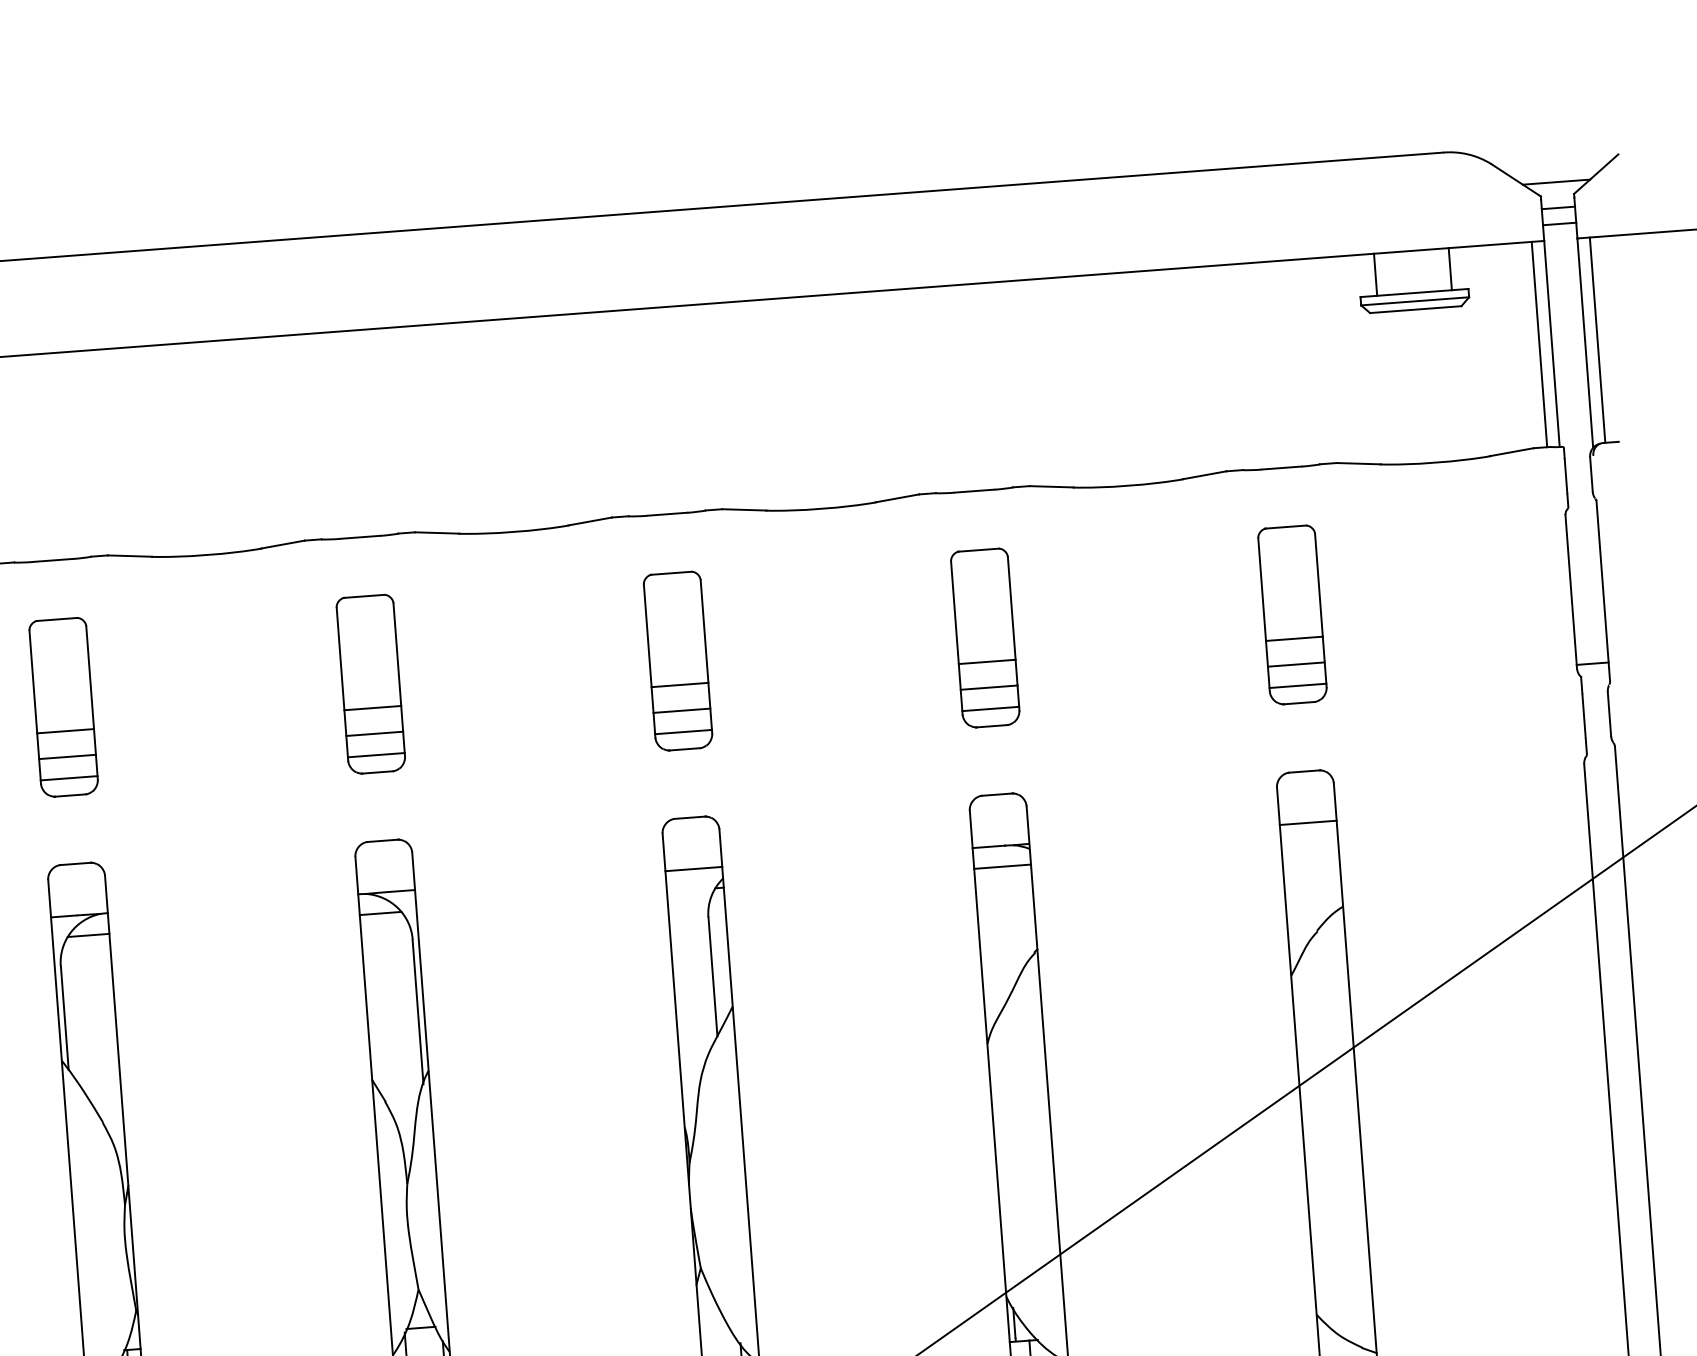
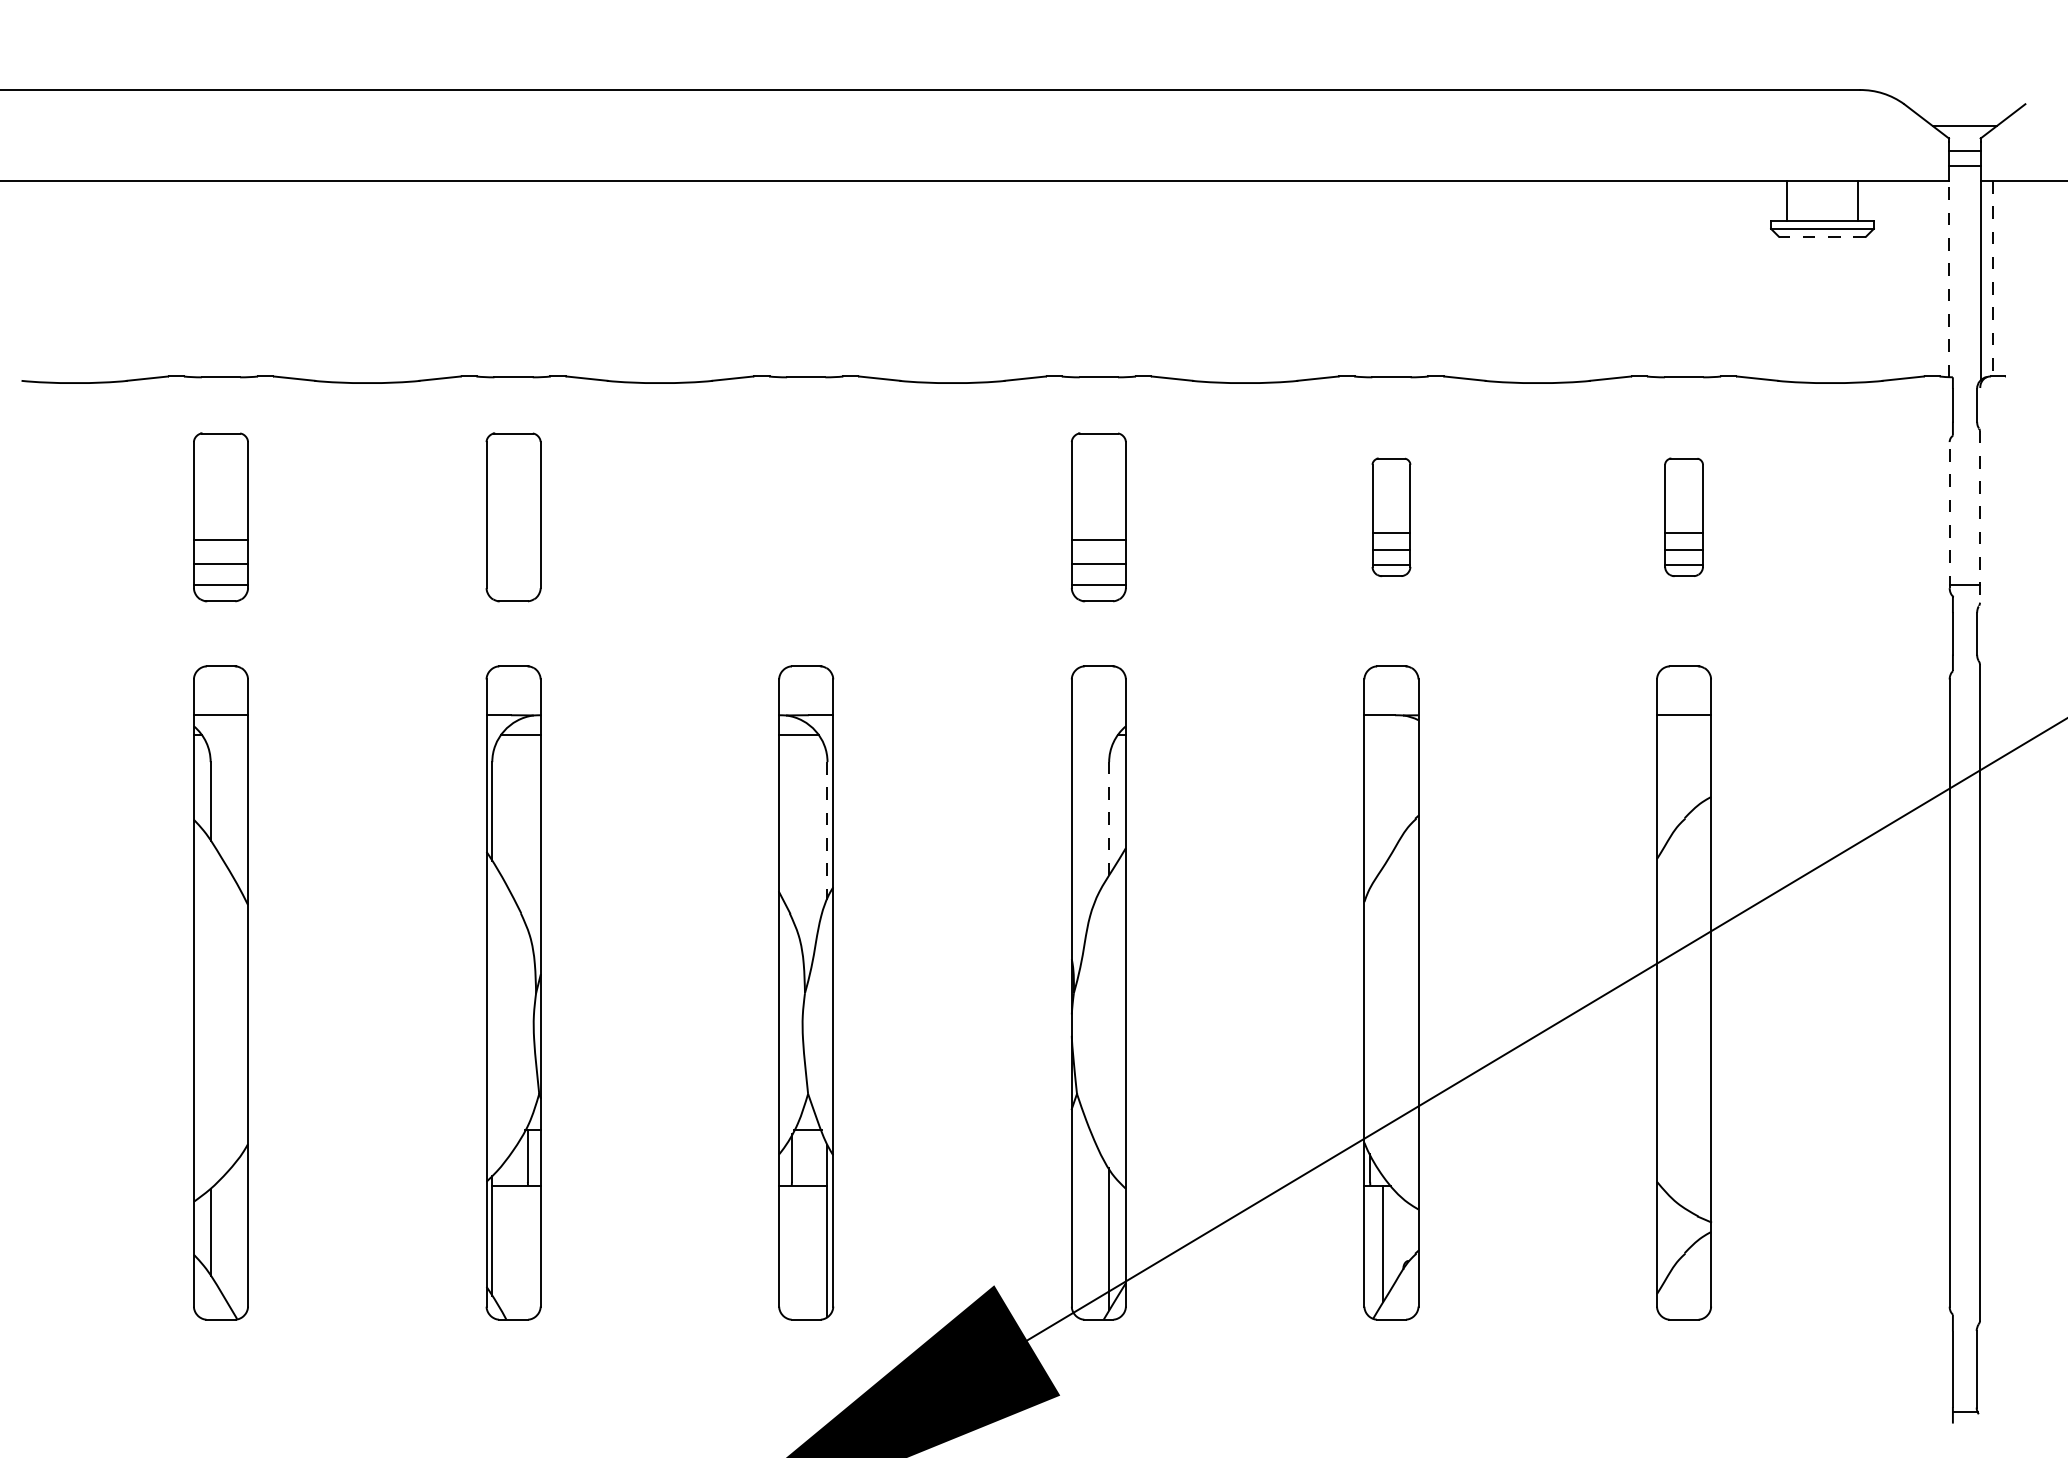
line: (1414, 309) -> (1821, 236), solid -> dashed
line: (1597, 339) -> (1992, 278), solid -> dashed
line: (1552, 343) -> (1949, 278), solid -> dashed
line: (1539, 344) -> (1937, 278), removed
line: (1571, 591) -> (1949, 514), solid -> dashed
line: (1603, 591) -> (1980, 517), solid -> dashed
part: (1292, 615) -> (1683, 517), size x0.7
part: (985, 638) -> (1391, 517), size x0.7
part: (371, 684) -> (806, 517), removed
line: (65, 730) -> (513, 539), removed
line: (67, 756) -> (513, 564), removed
line: (69, 777) -> (513, 584), removed
line: (1002, 867) -> (1391, 735), removed
line: (693, 869) -> (1098, 715), removed
line: (713, 976) -> (1109, 818), solid -> dashed
line: (418, 1012) -> (827, 831), solid -> dashed

